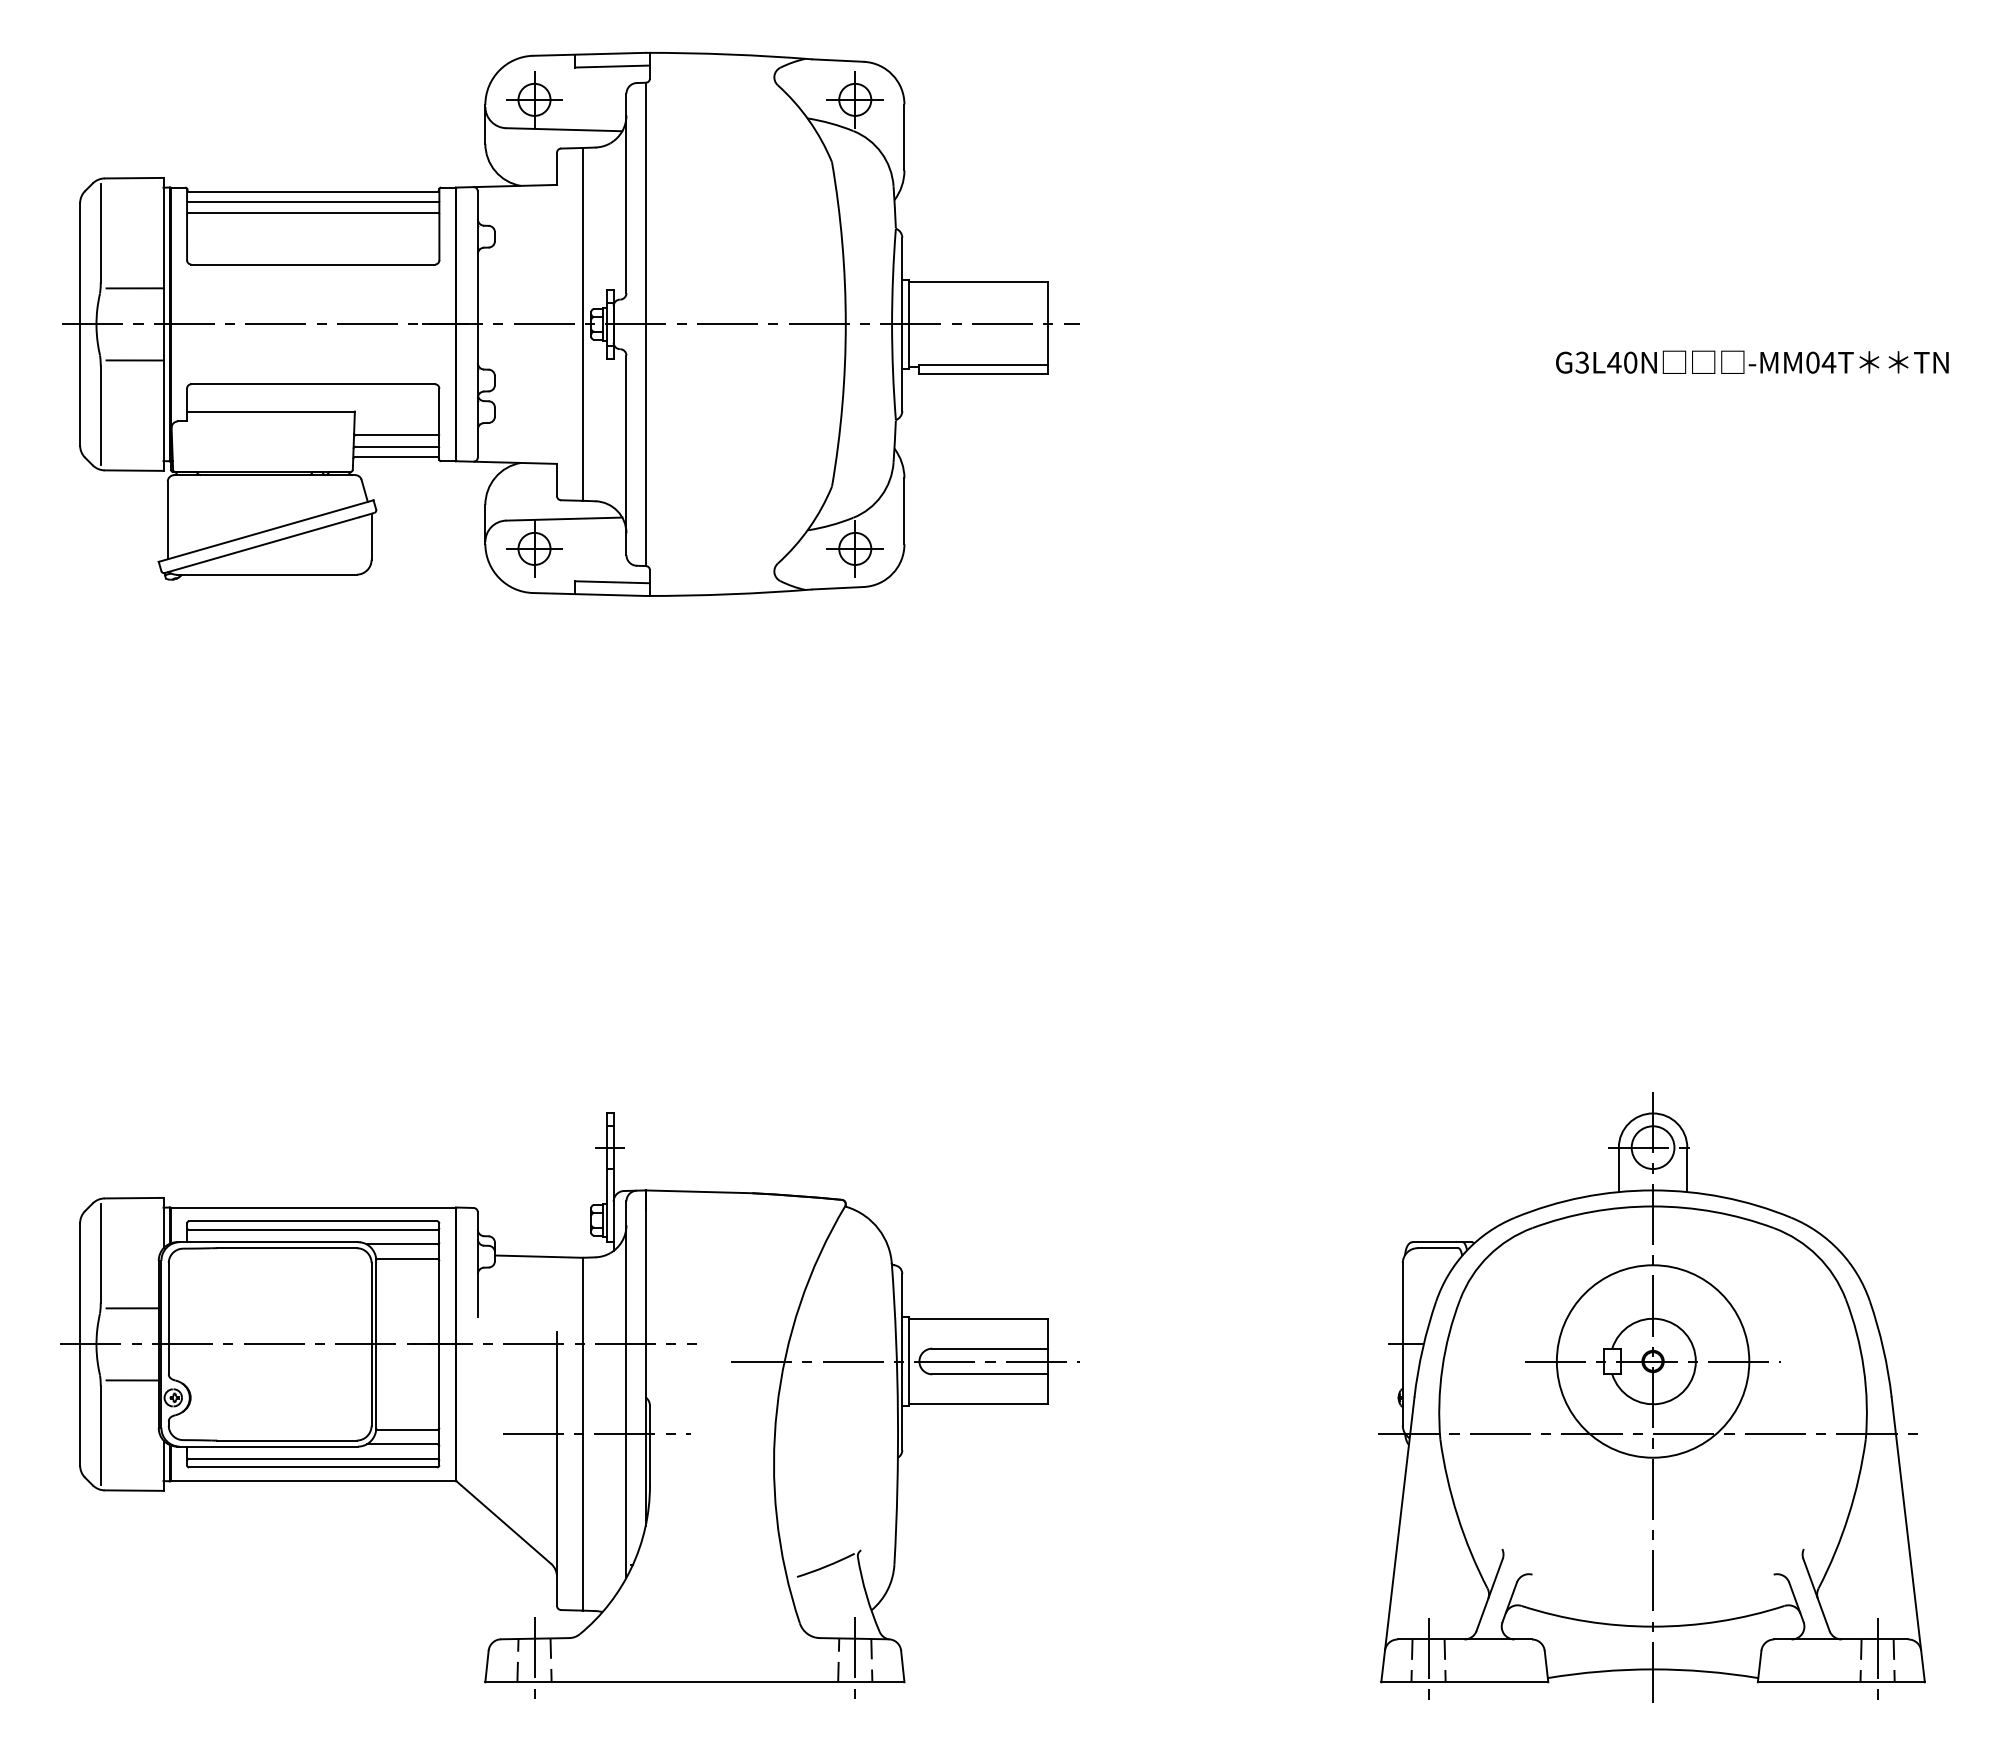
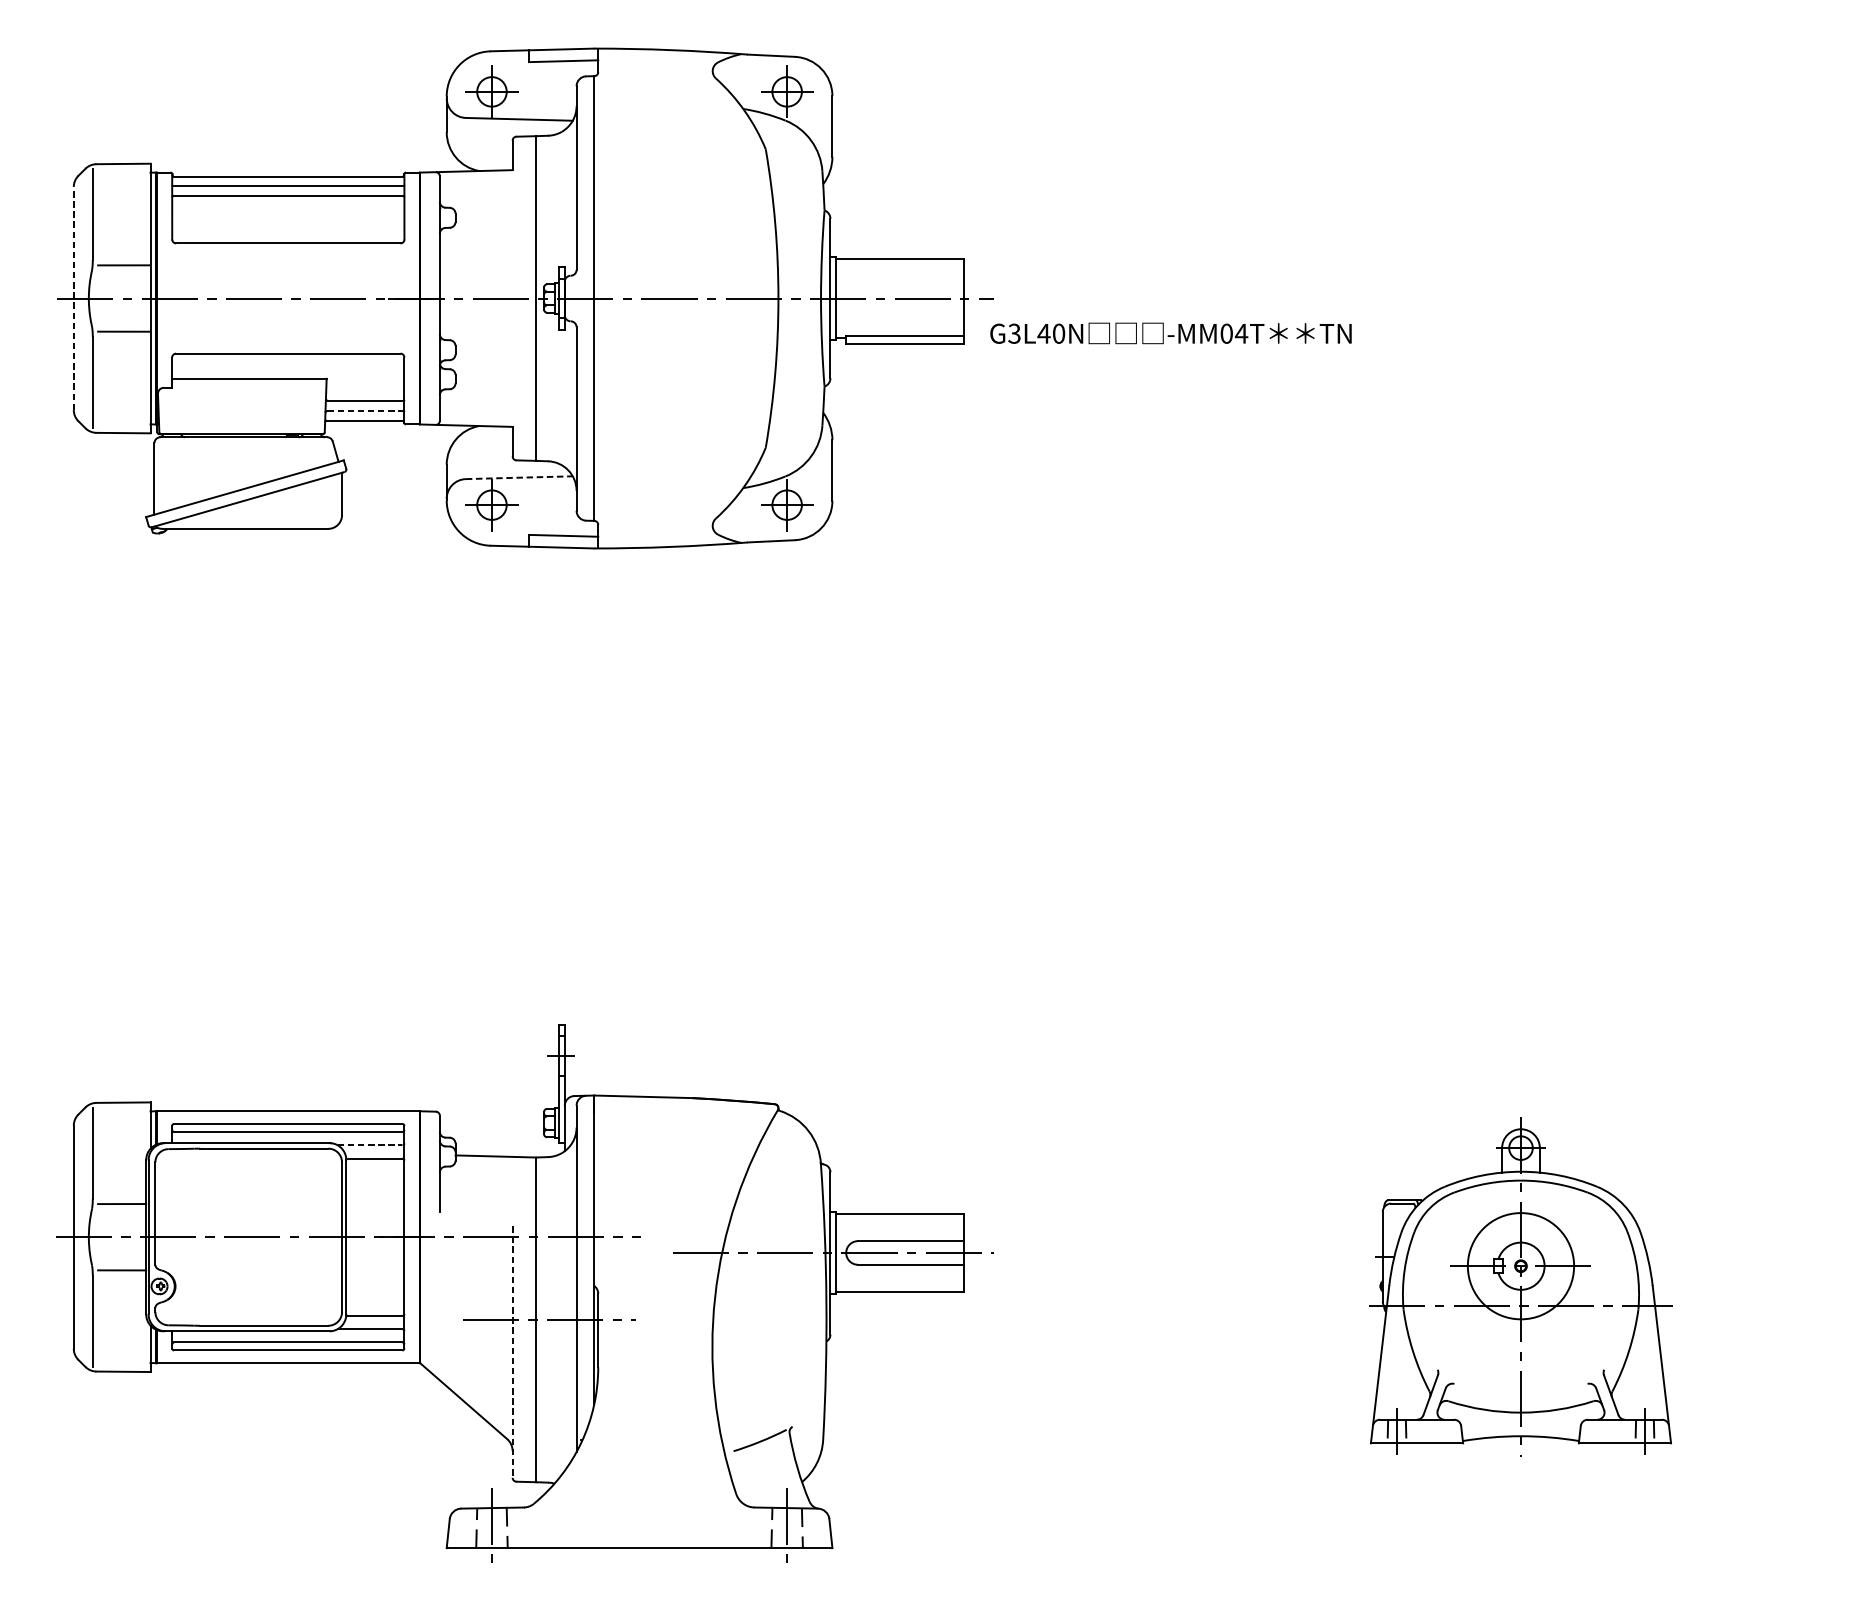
line: (80, 323) -> (74, 297), solid -> dashed
text: (1752, 361) -> (1171, 332), moved
line: (397, 446) -> (365, 410), solid -> dashed
line: (564, 519) -> (519, 478), solid -> dashed
line: (402, 1244) -> (370, 1145), solid -> dashed
part: (1651, 1397) -> (1519, 1286), size x0.6
line: (556, 1469) -> (512, 1352), solid -> dashed

